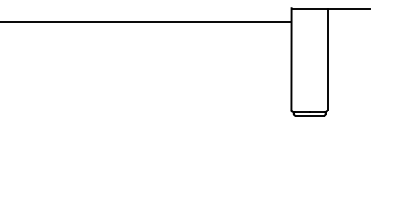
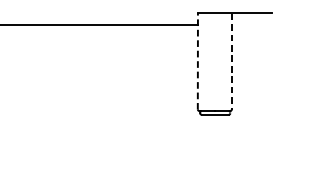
line: (291, 58) -> (197, 60), solid -> dashed
line: (327, 59) -> (232, 61), solid -> dashed

